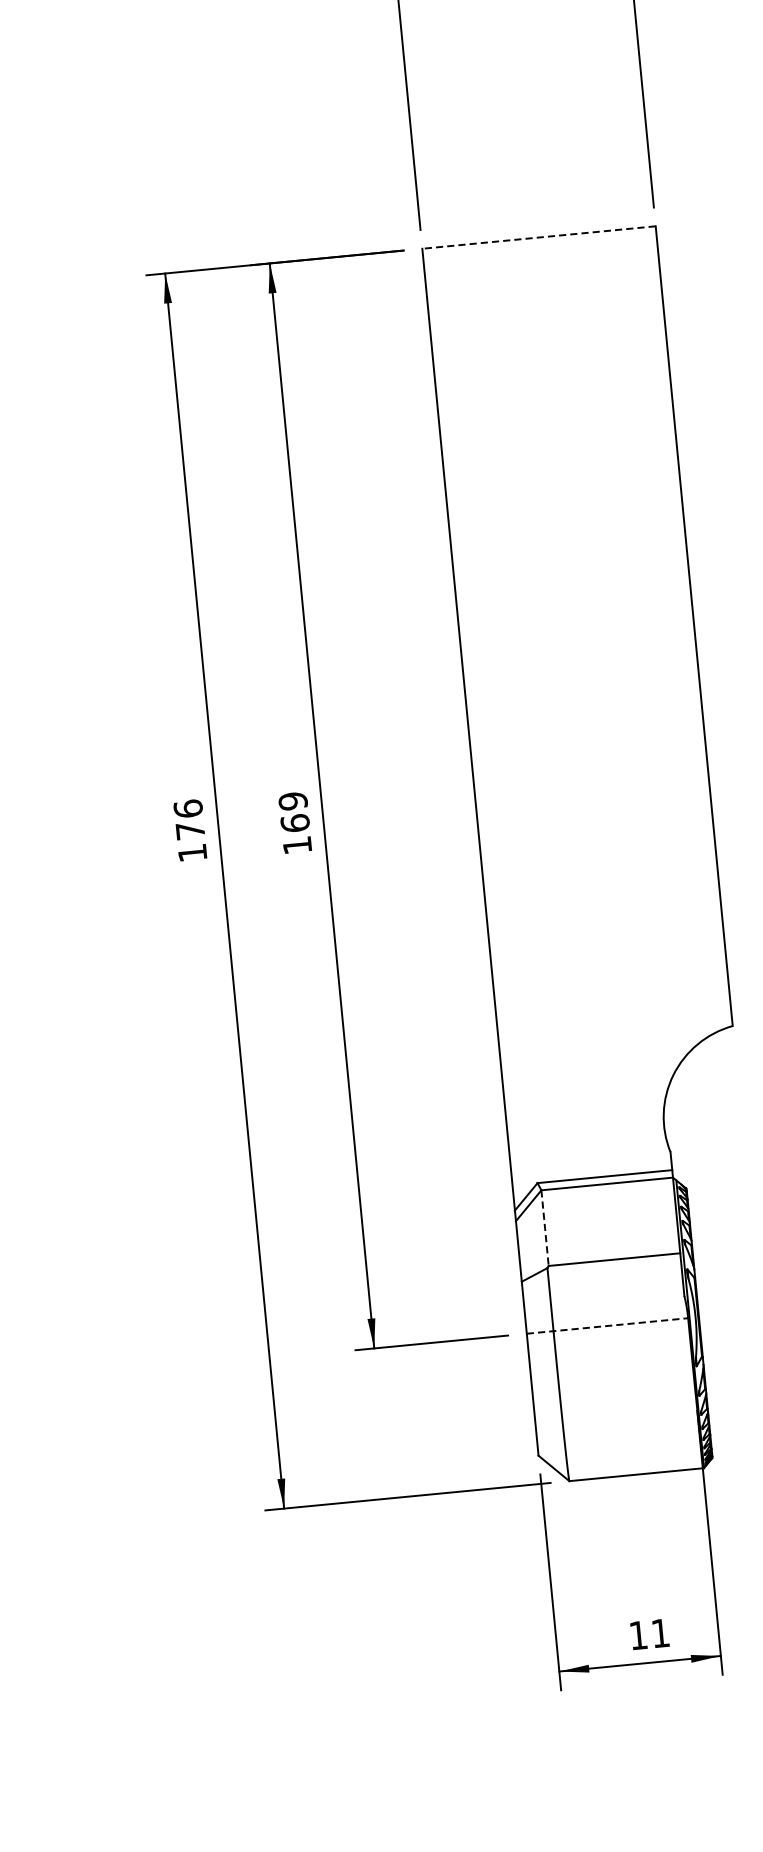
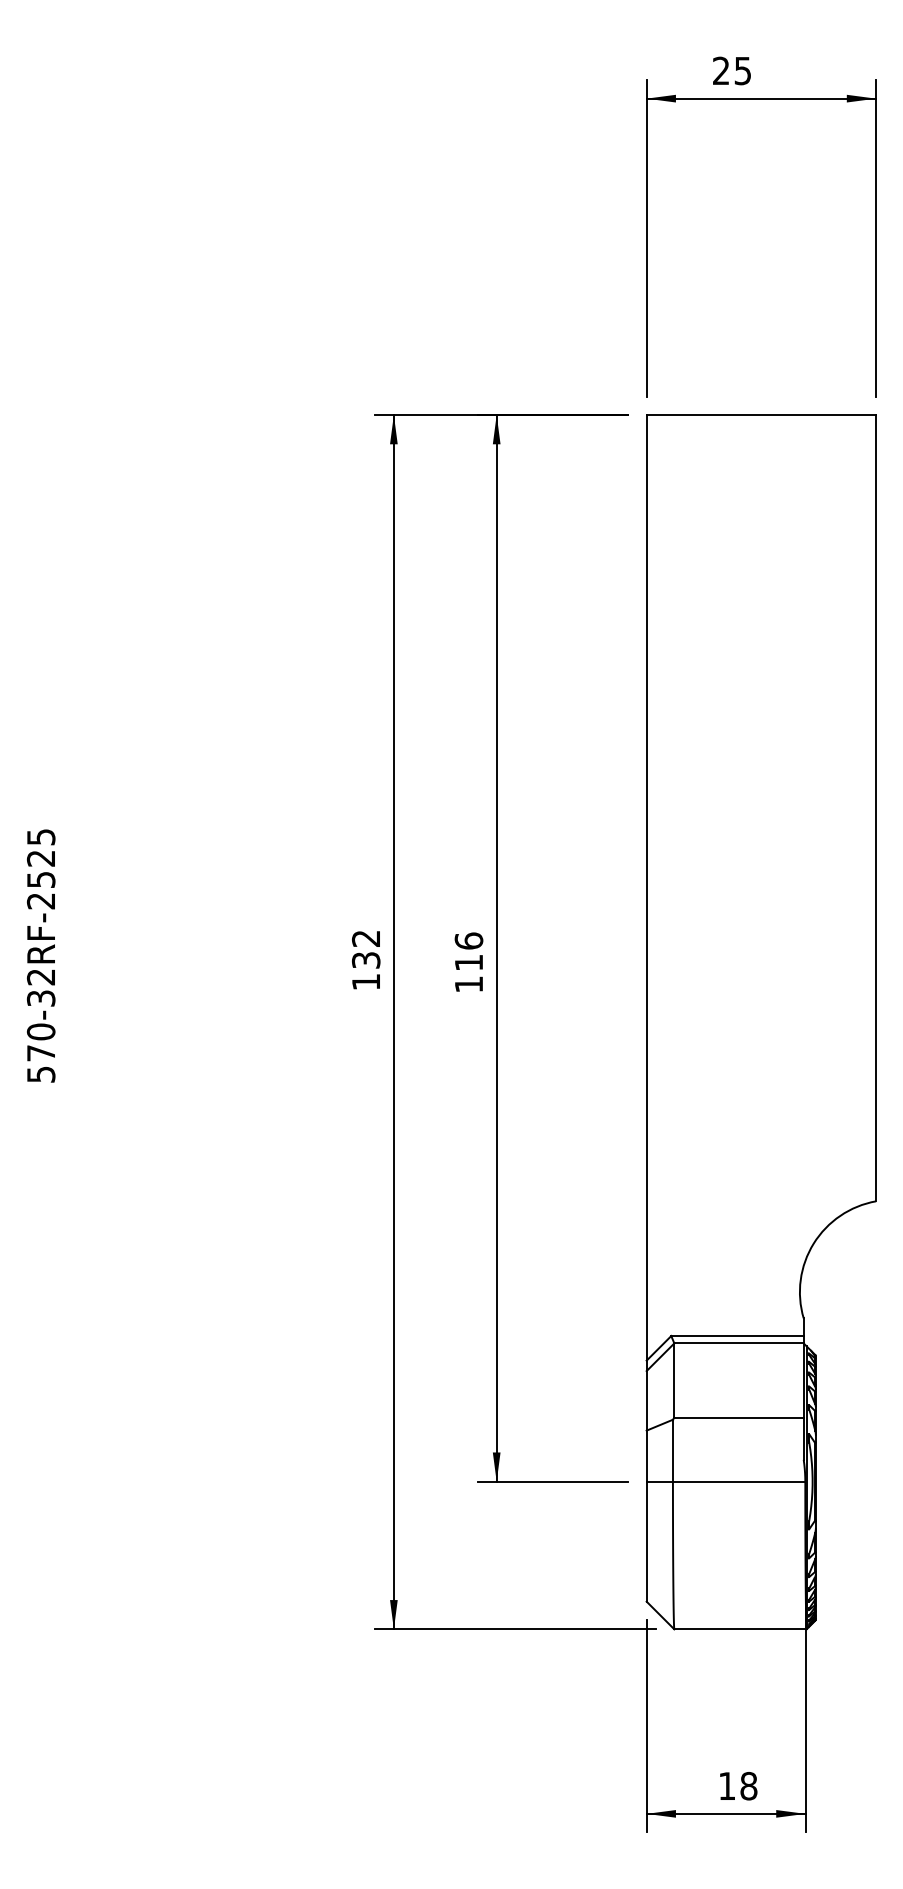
line: (539, 238) -> (761, 415), dashed -> solid
text: (293, 811) -> (468, 951), 169 -> 116
text: (188, 819) -> (365, 949), 176 -> 132
line: (545, 1229) -> (674, 1381), dashed -> solid
line: (607, 1325) -> (726, 1481), dashed -> solid
text: (660, 1633) -> (748, 1786), 11 -> 18

